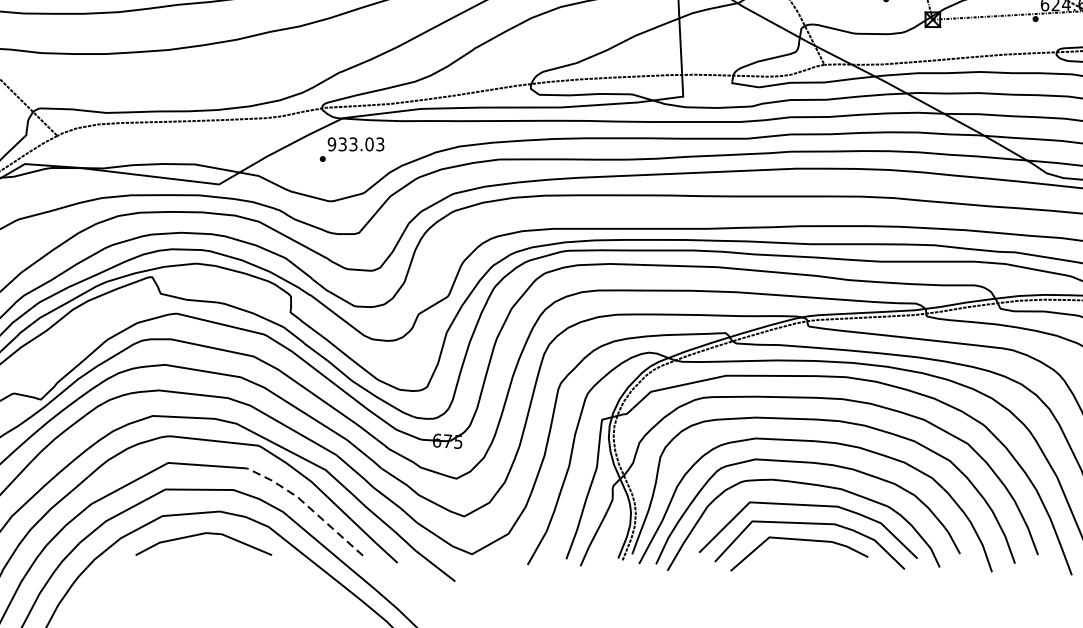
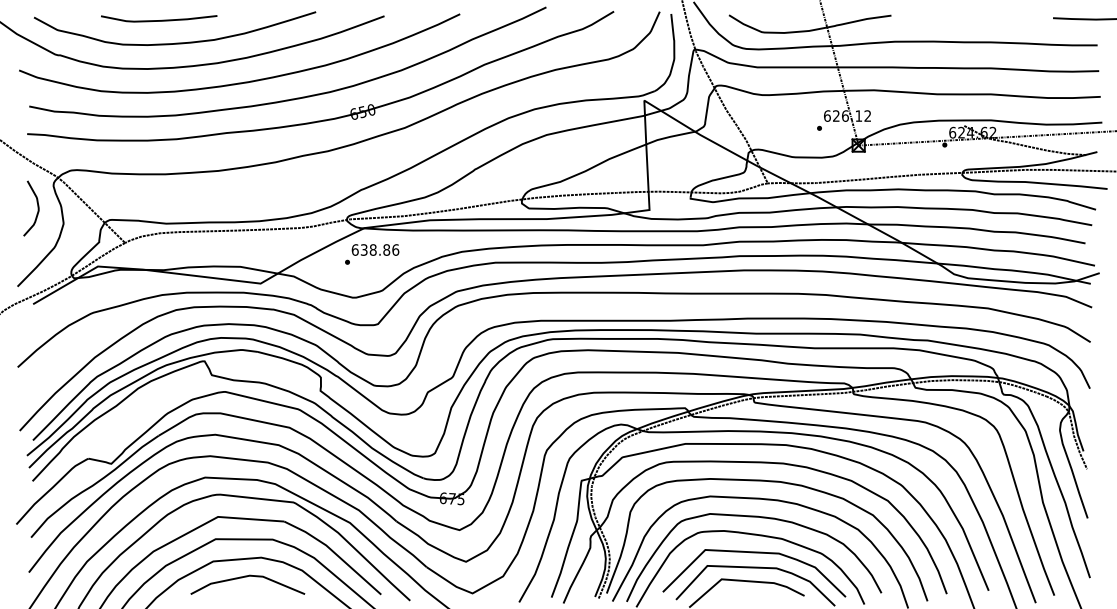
text: (356, 143) -> (375, 249), 933.03 -> 638.86
line: (307, 505) -> (334, 552), dashed -> solid

